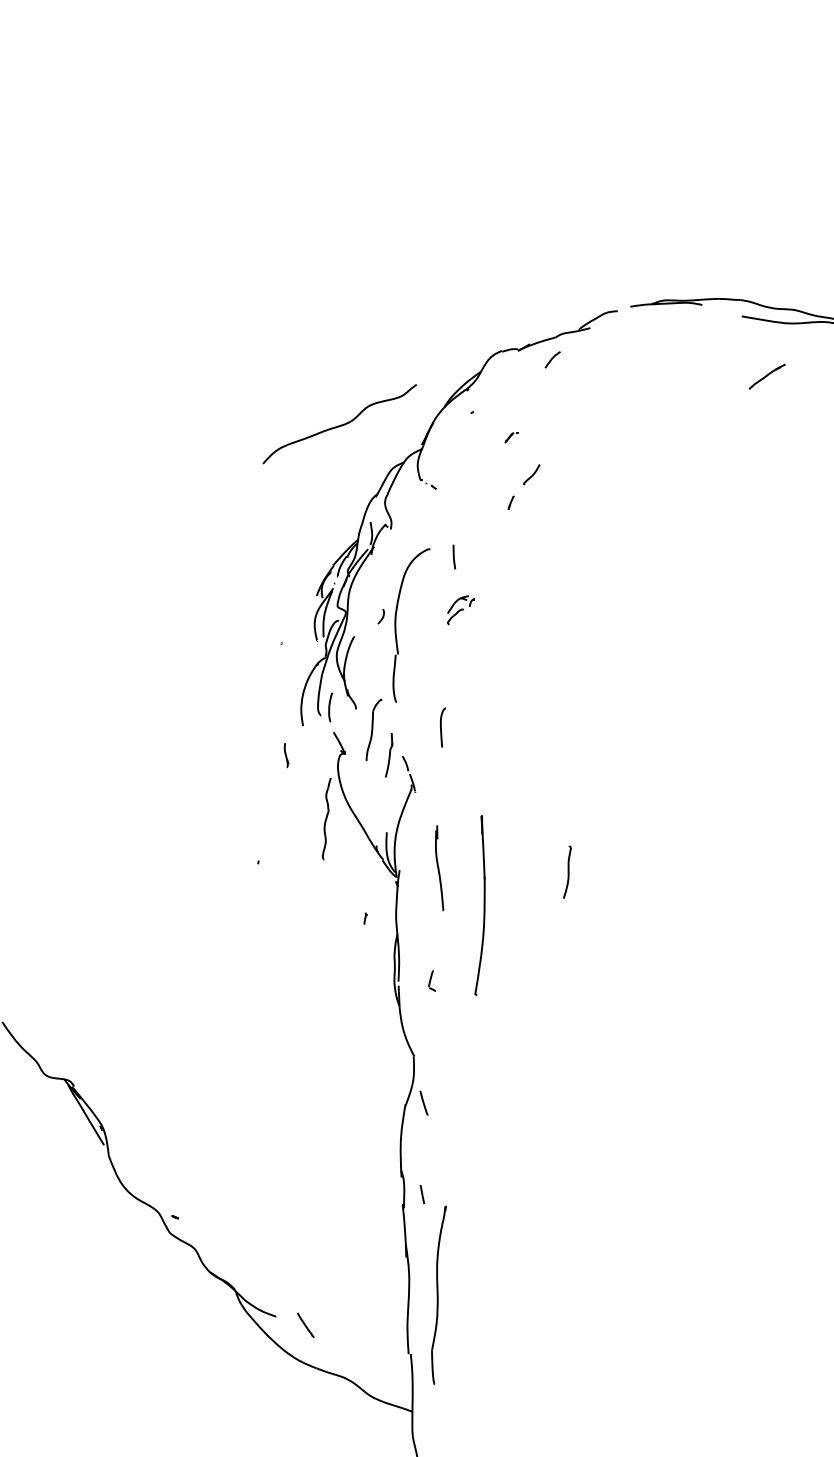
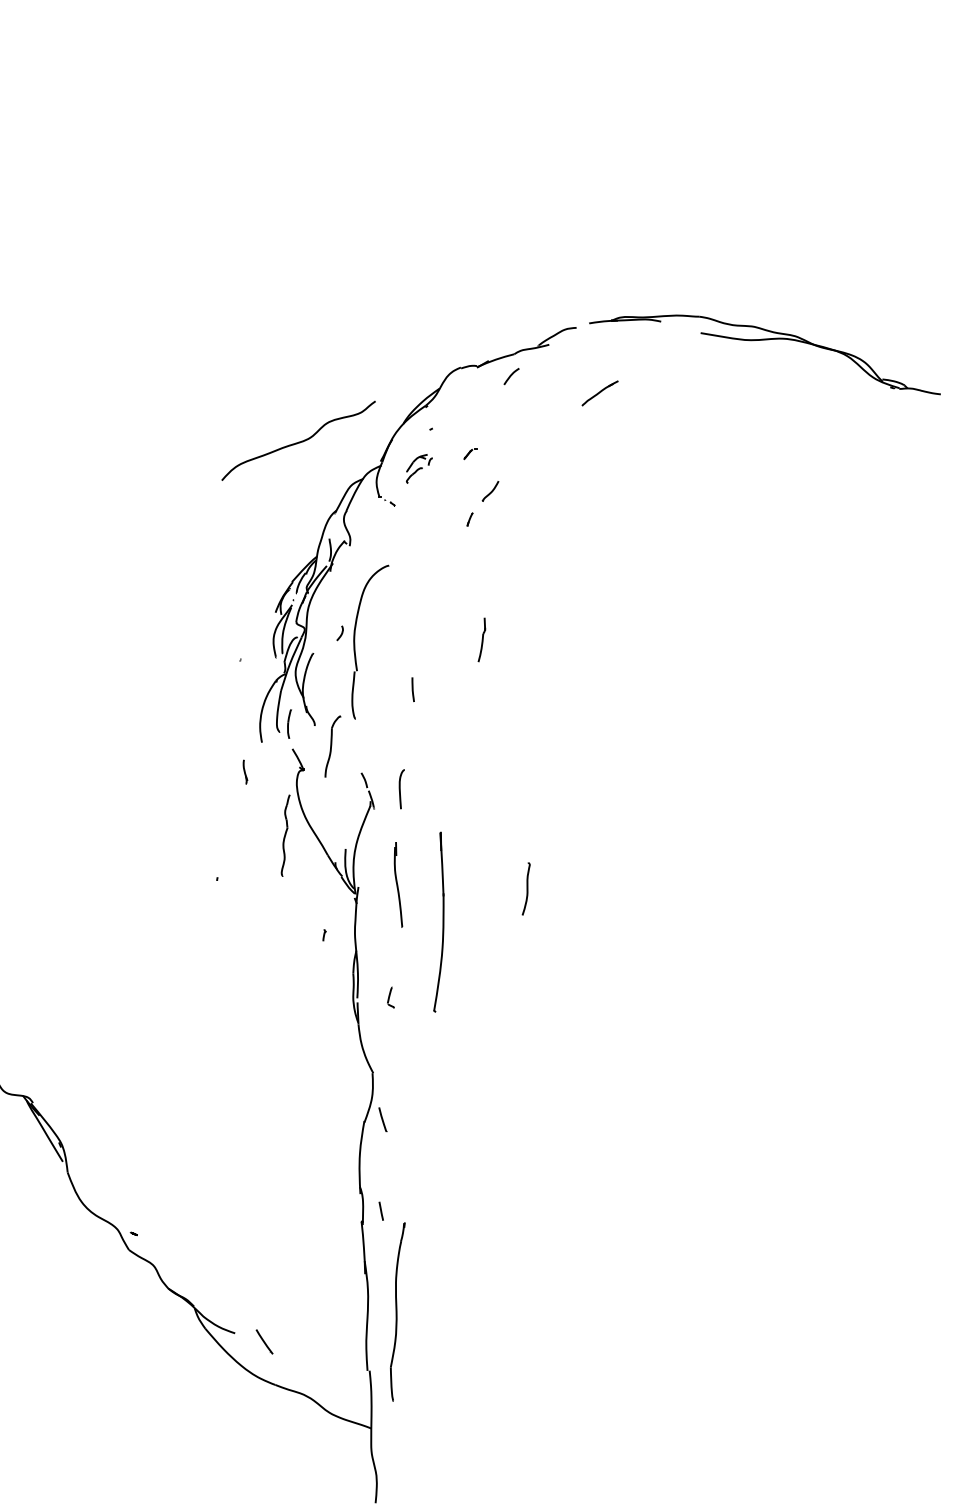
part: (766, 376) -> (599, 393), moved
line: (453, 556) -> (412, 689), moved
part: (460, 609) -> (419, 468), moved
curve: (441, 727) -> (400, 789), moved
part: (388, 754) -> (481, 639), moved

